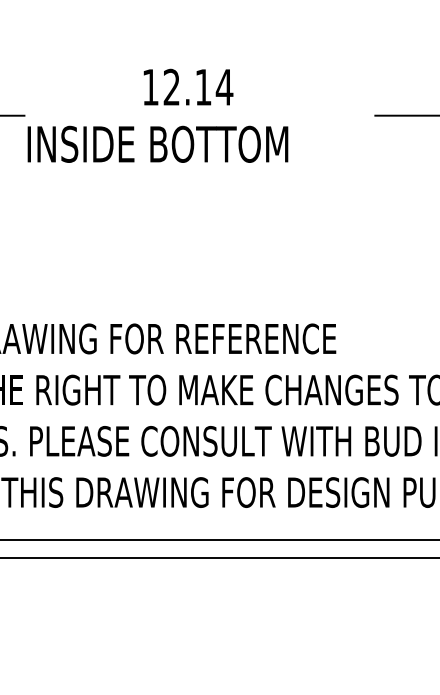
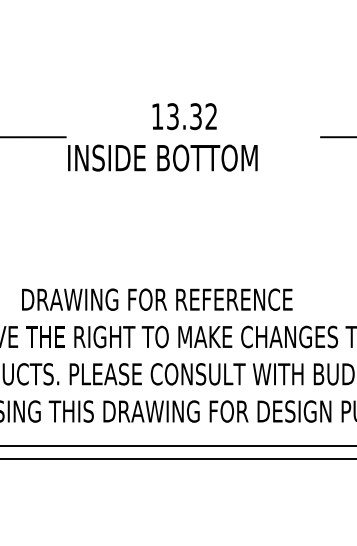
text: (198, 87) -> (192, 116), 12.14 -> 13.32

